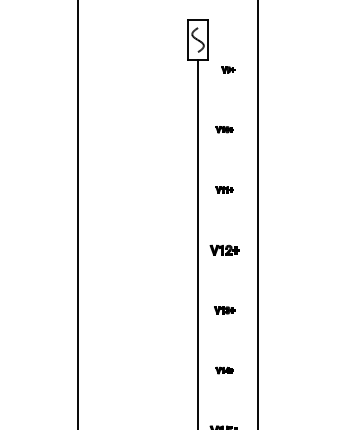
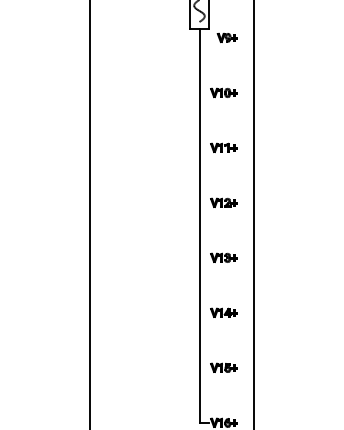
part: (227, 70) -> (226, 38), size x1.67
part: (224, 129) -> (223, 92), size x1.67
part: (224, 189) -> (223, 147), size x1.67
part: (224, 310) -> (223, 257), size x1.43
part: (224, 370) -> (223, 312), size x1.67

